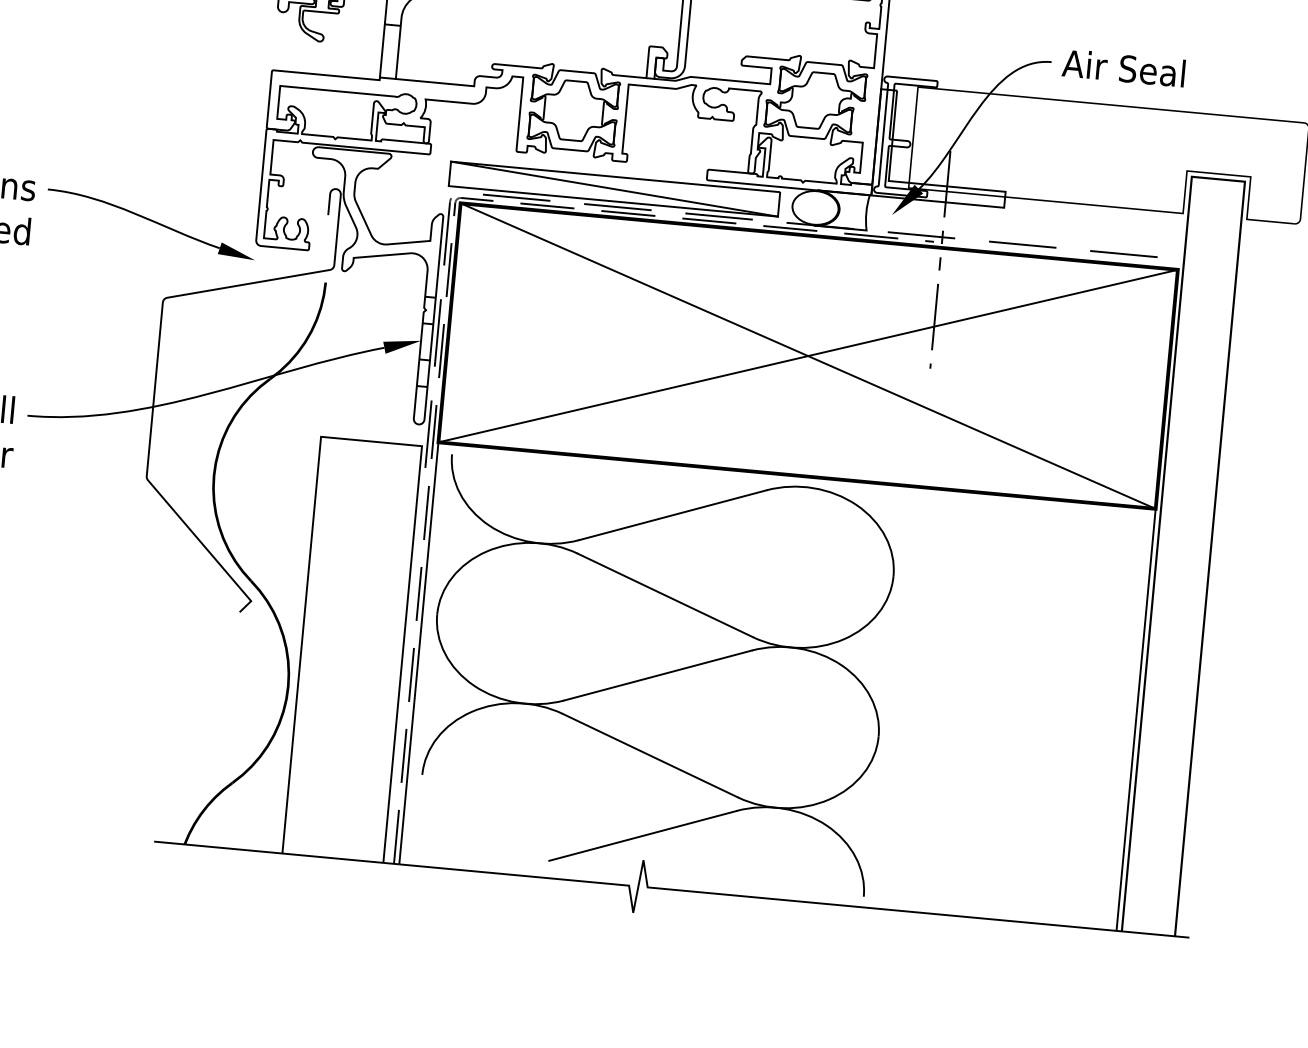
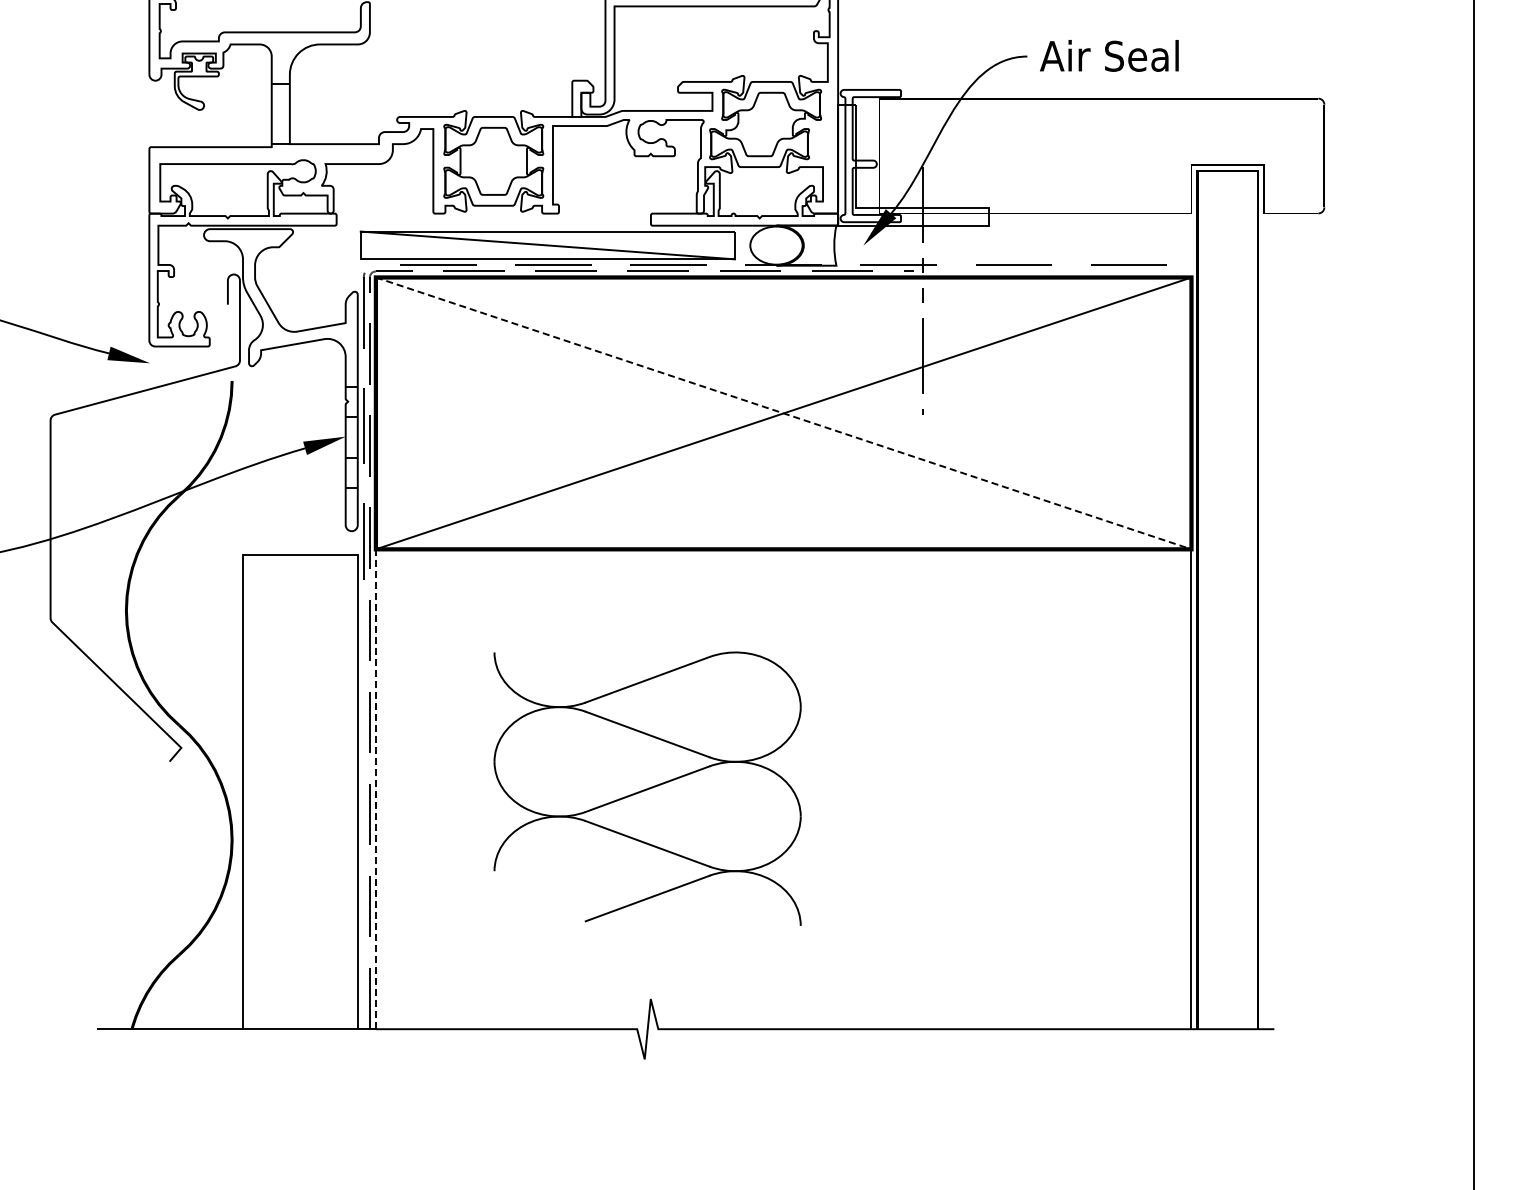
line: (807, 356) -> (783, 413), solid -> dashed
line: (418, 653) -> (375, 789), solid -> dashed
part: (657, 674) -> (647, 788), size x0.6

